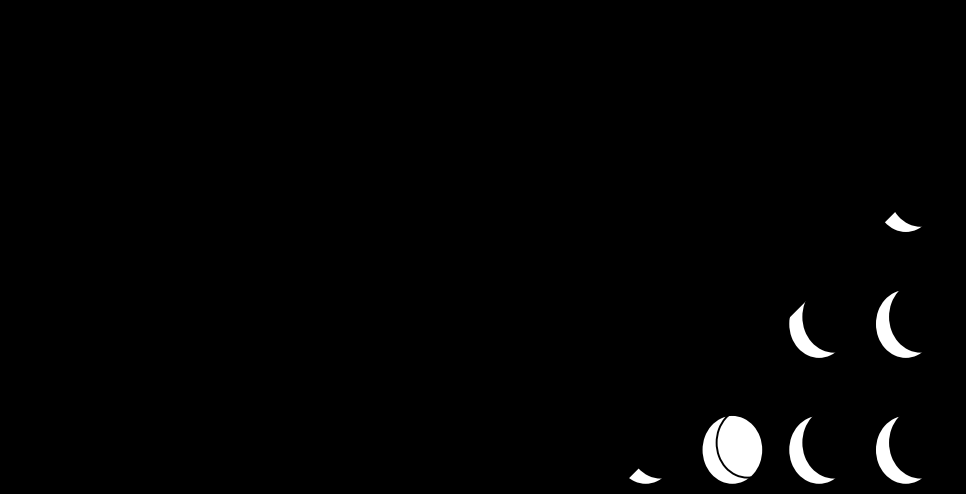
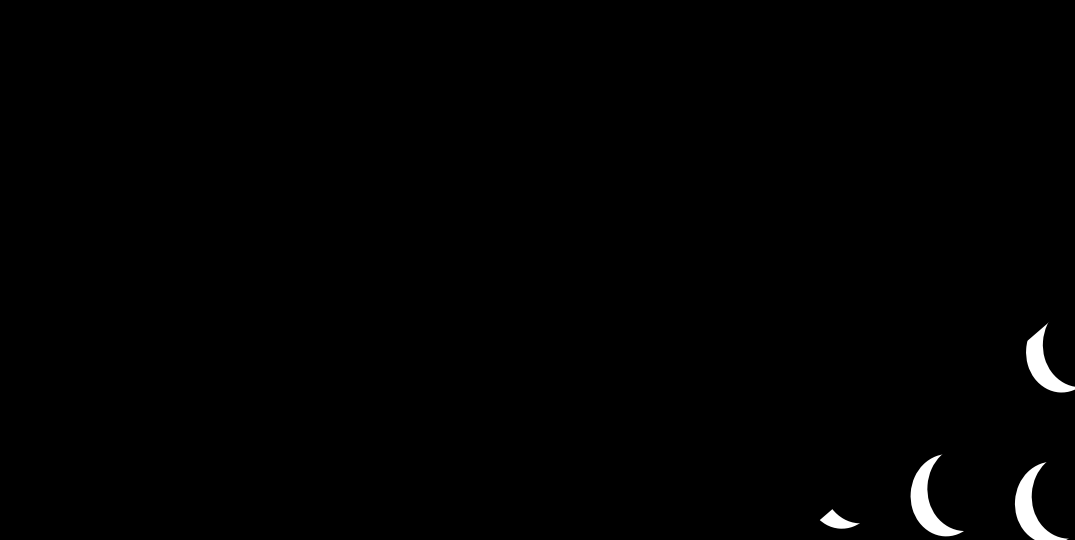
fill: (739, 445) -> (955, 490), added

